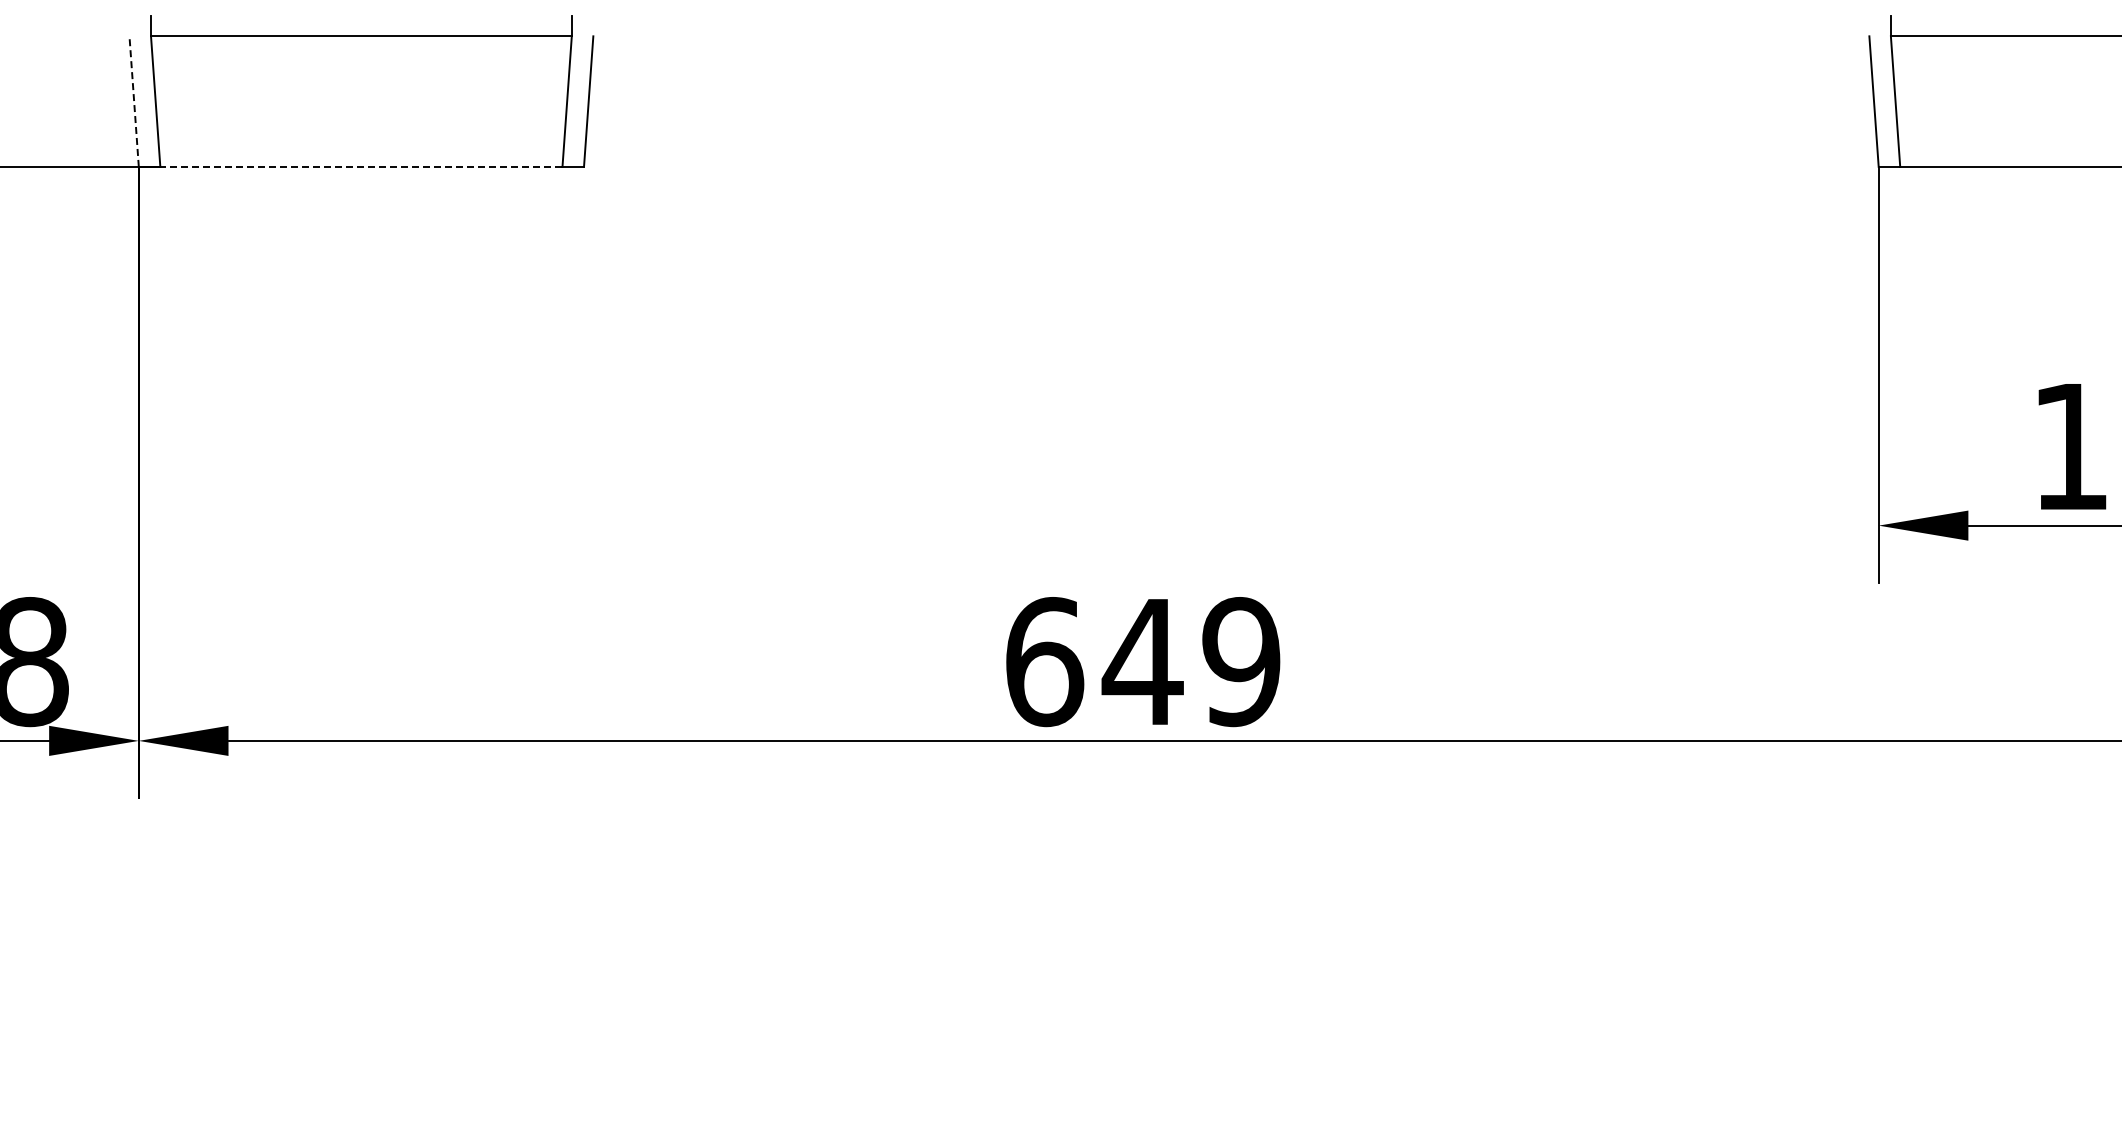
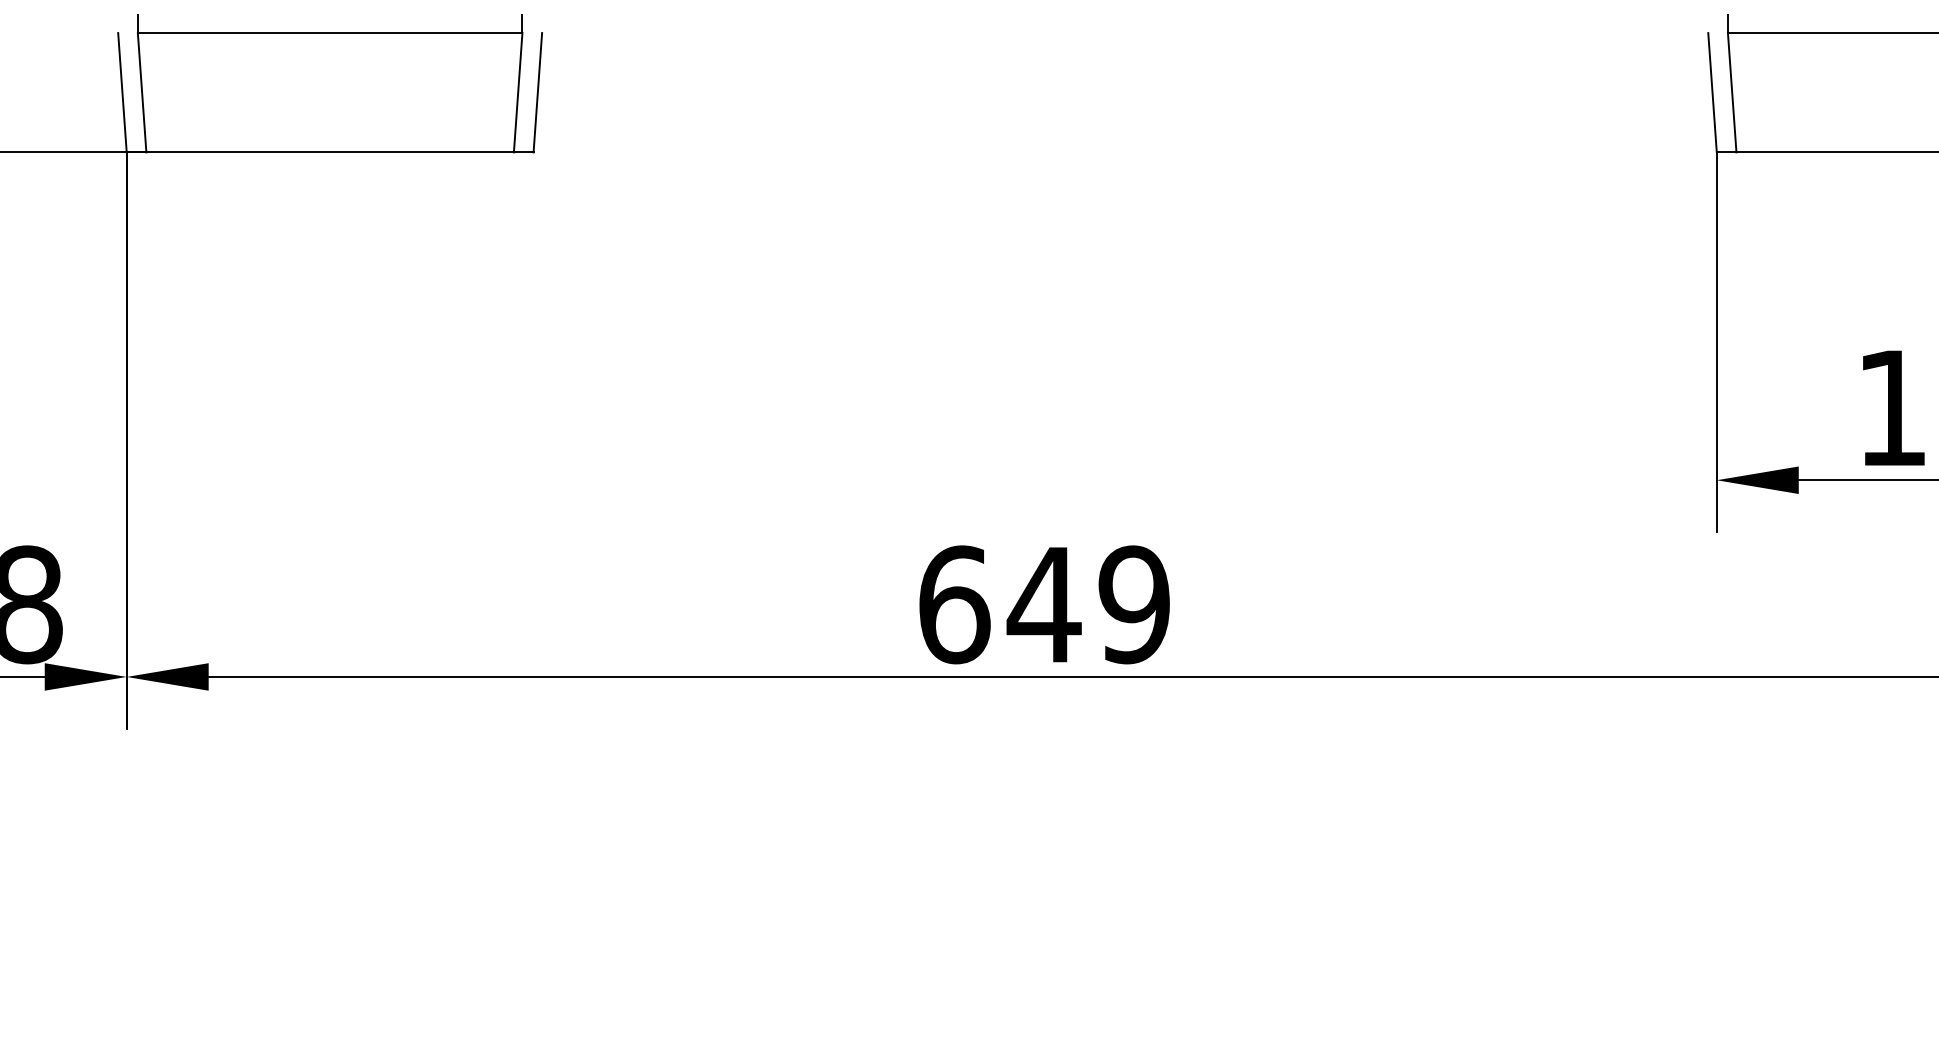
line: (134, 101) -> (122, 92), dashed -> solid
line: (360, 166) -> (329, 152), dashed -> solid

